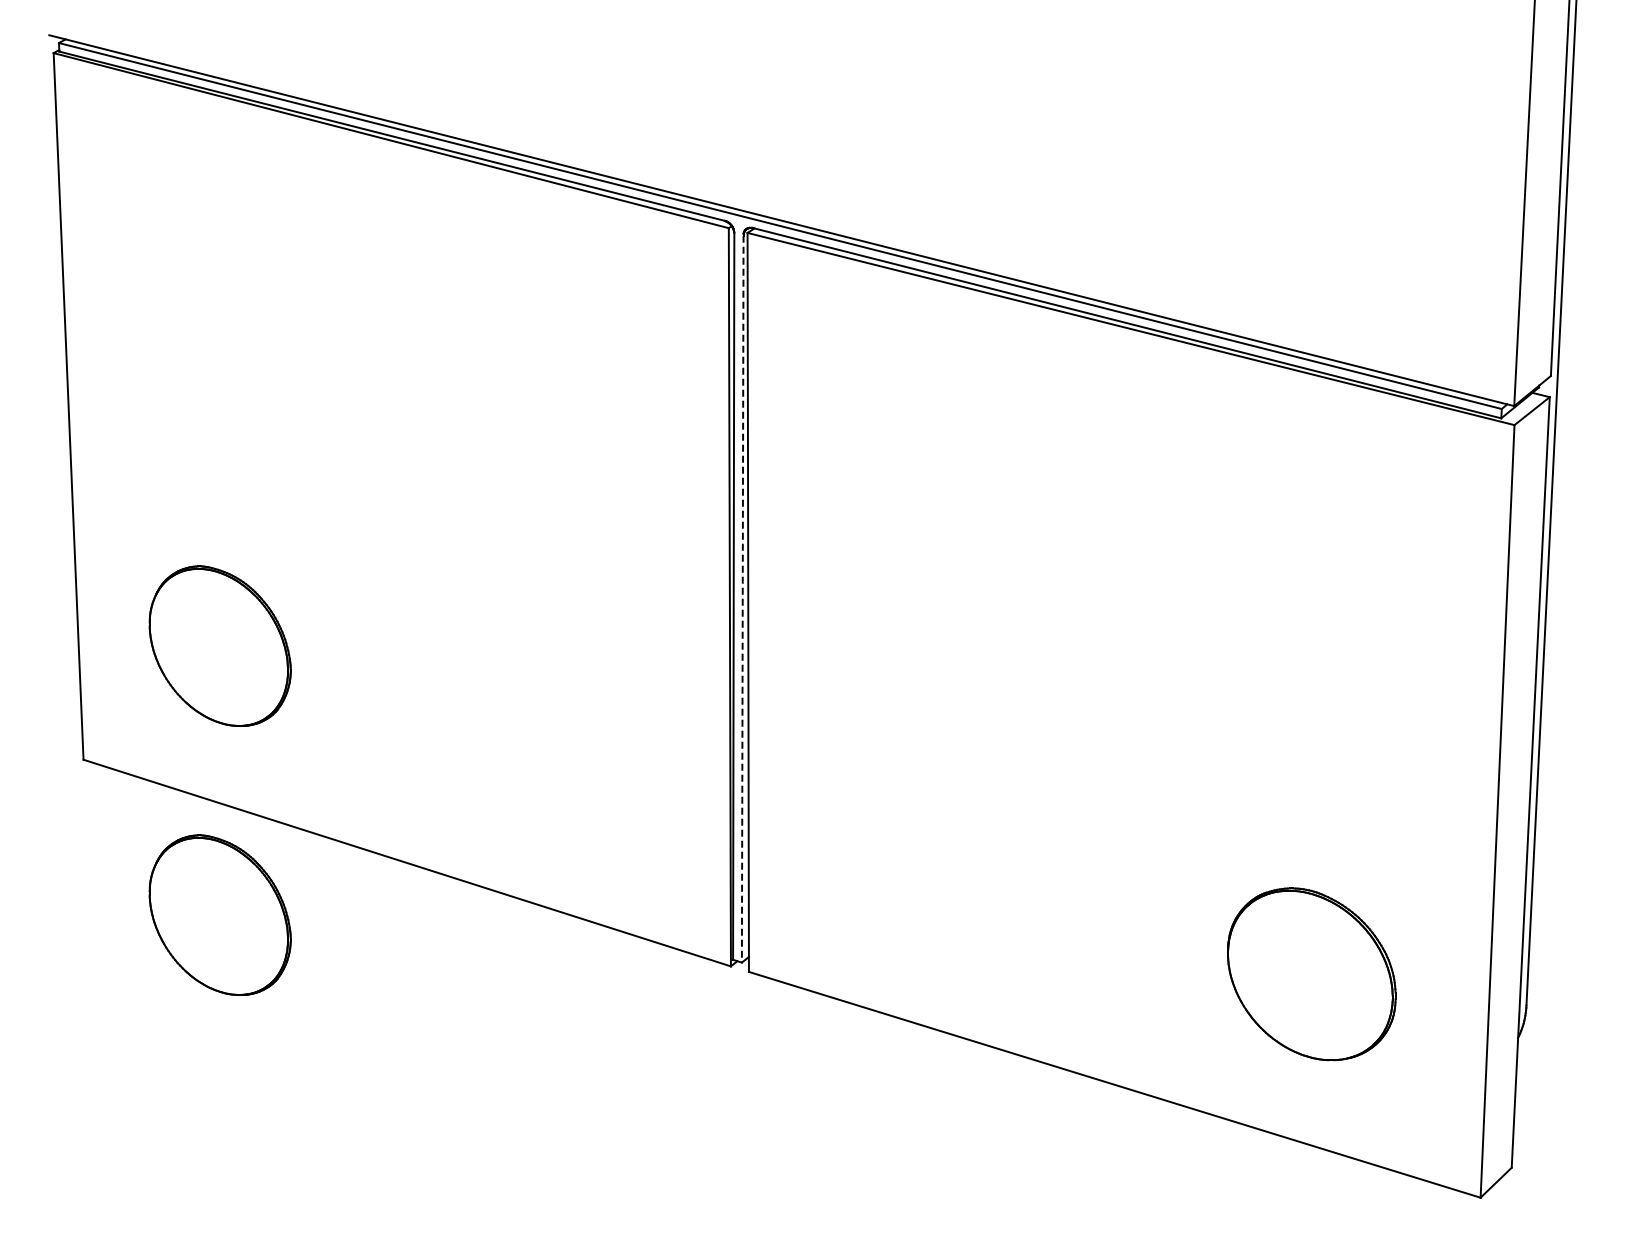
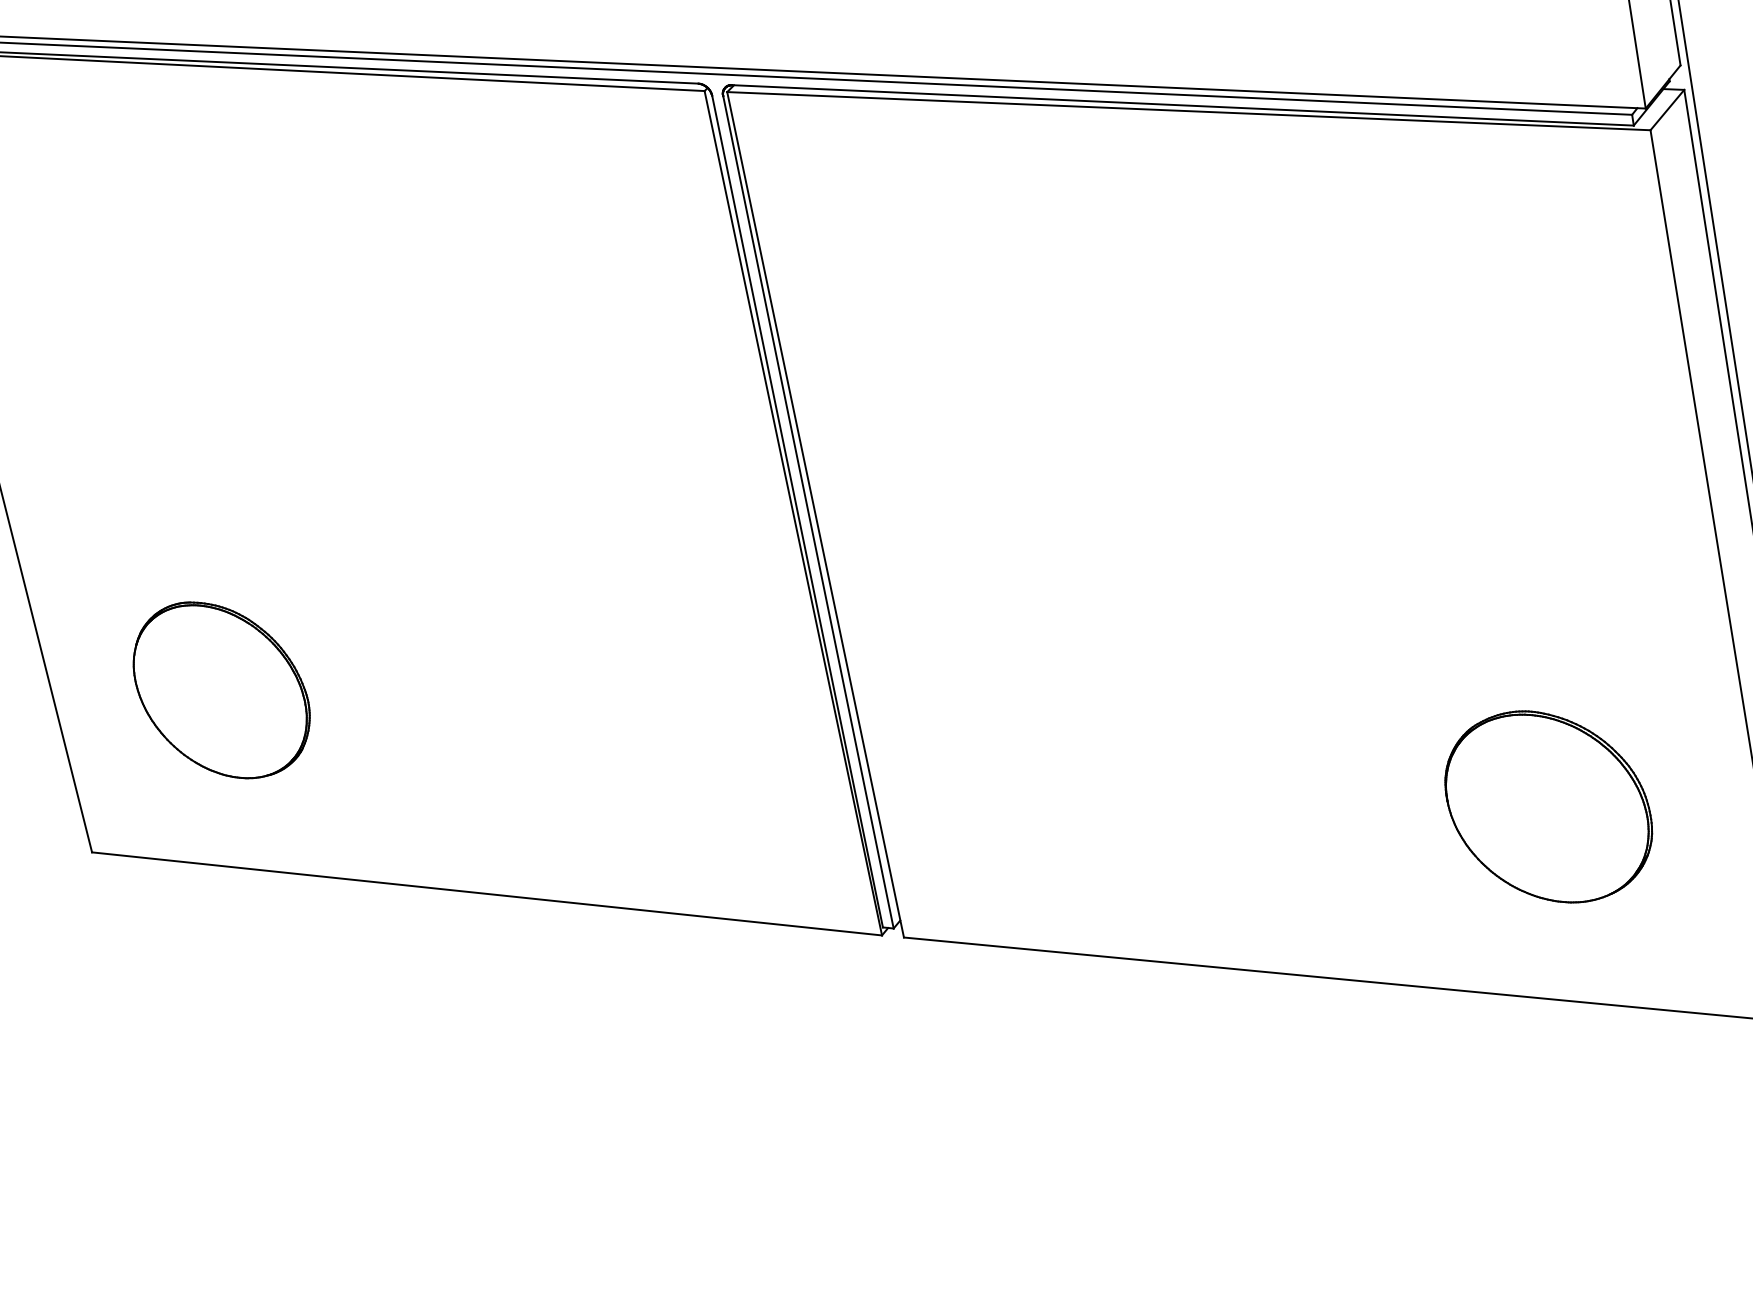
line: (742, 599) -> (808, 512), dashed -> solid
part: (219, 914) -> (284, 997), removed

